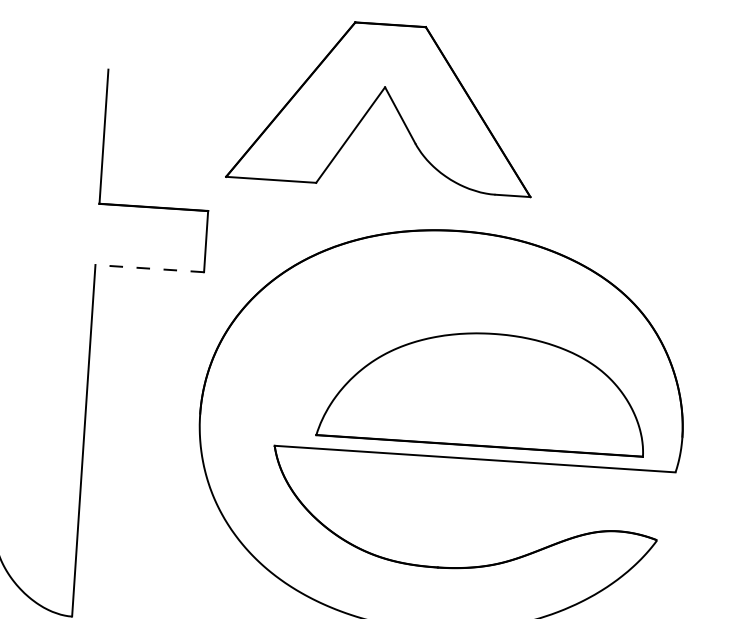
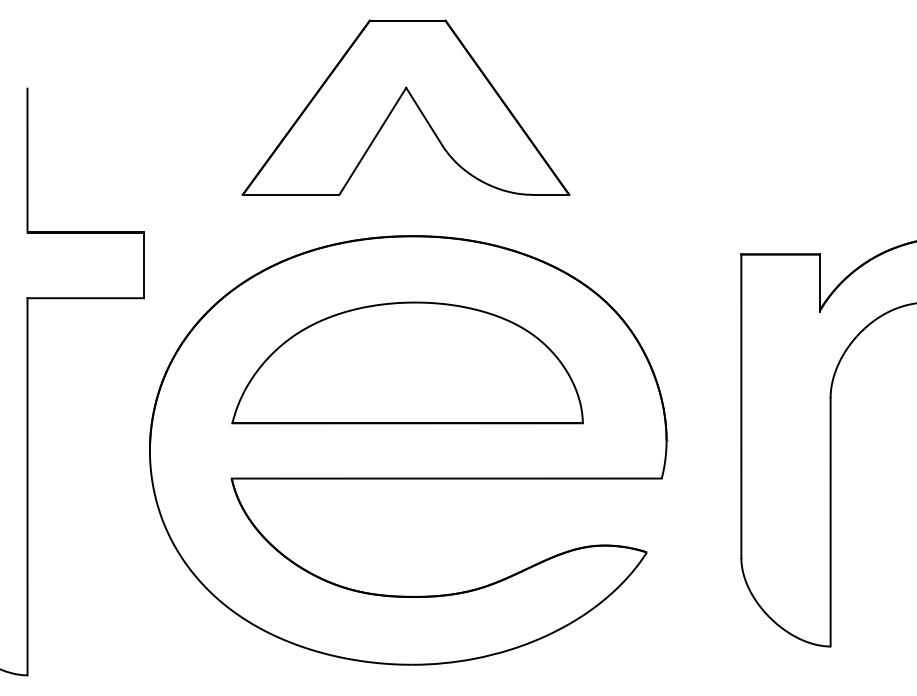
part: (376, 100) -> (398, 102), moved
line: (149, 268) -> (85, 298), dashed -> solid
part: (483, 389) -> (407, 362), moved

